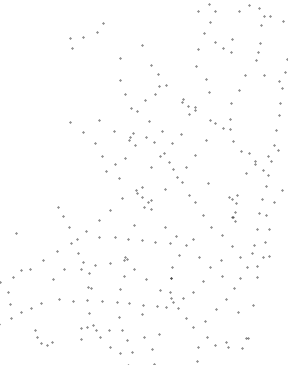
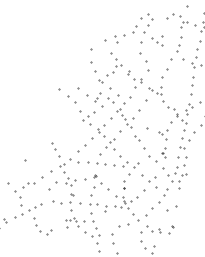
part: (85, 36) -> (125, 34), moved
part: (258, 52) -> (179, 44), size x1.43
part: (187, 107) -> (134, 79), size x1.67
part: (131, 138) -> (98, 99), size x1.67
part: (143, 198) -> (106, 137), size x1.67
part: (233, 207) -> (163, 143), size x1.67
part: (151, 336) -> (123, 225), moved
part: (43, 338) -> (42, 226), size x1.67

